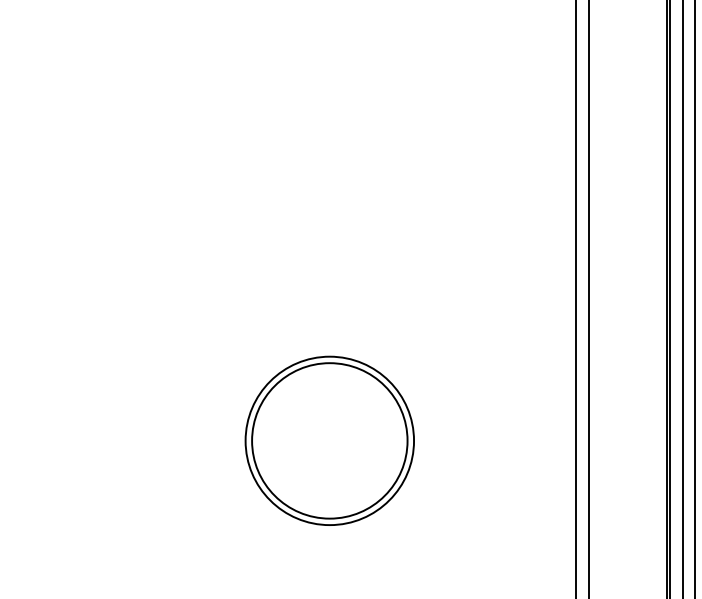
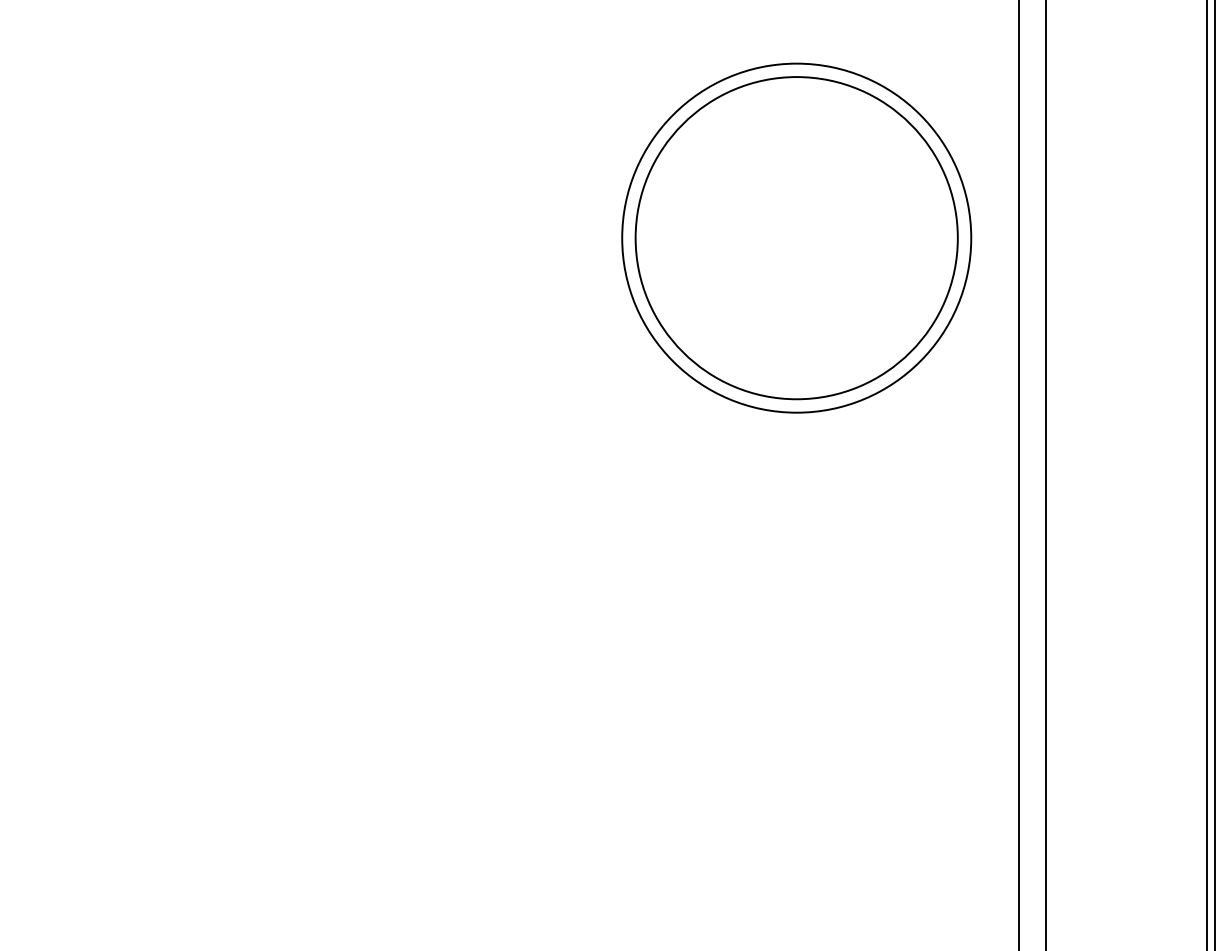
part: (329, 440) -> (796, 237), moved

